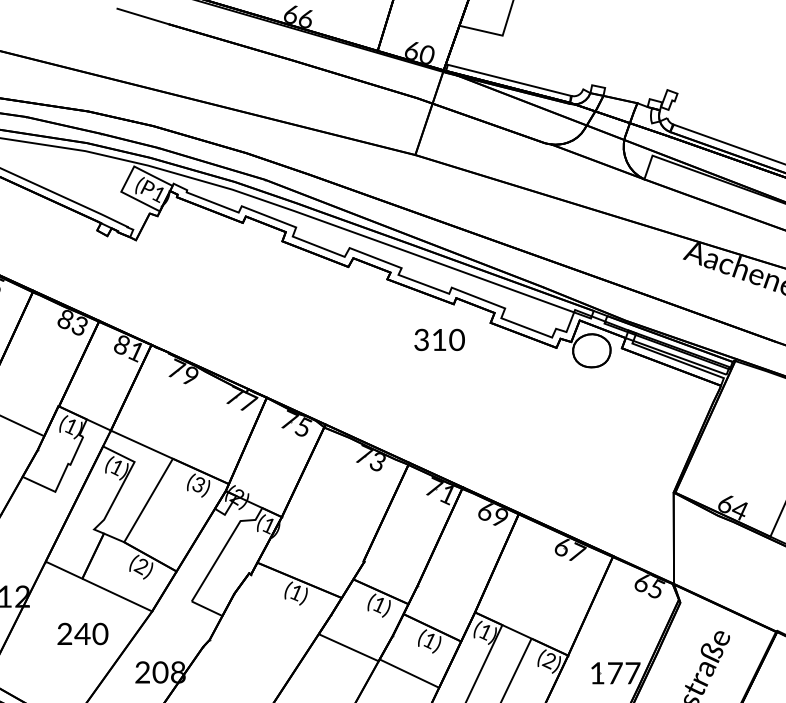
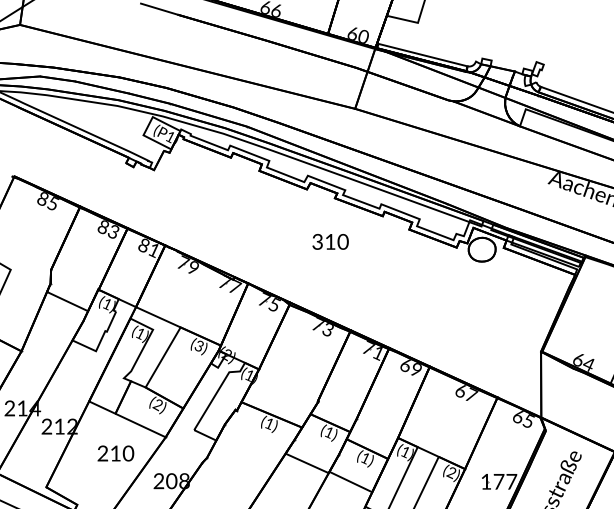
part: (439, 339) -> (330, 241), moved
text: (82, 633) -> (115, 453), 240 -> 210

